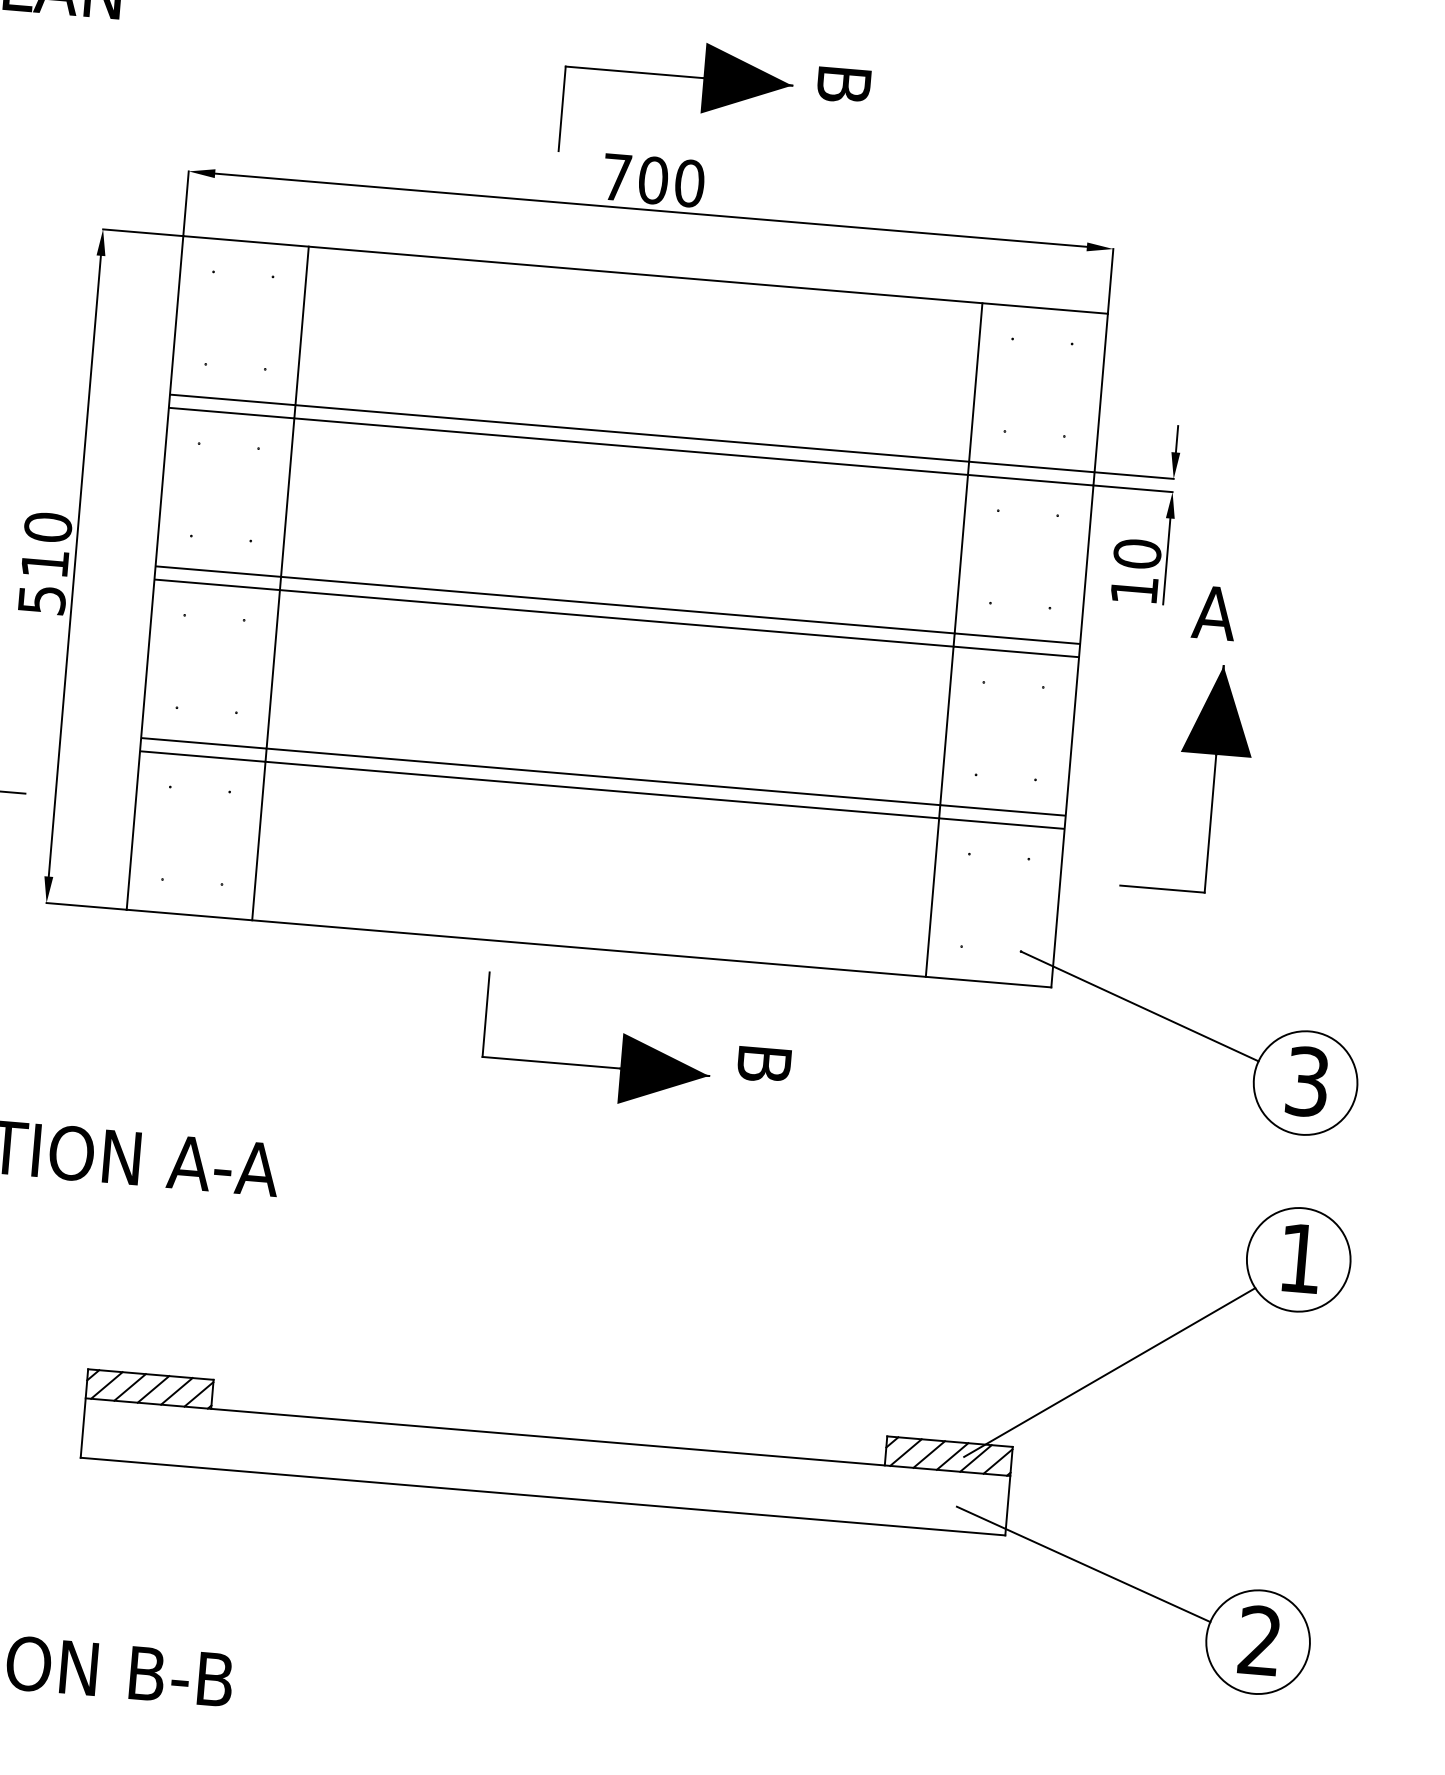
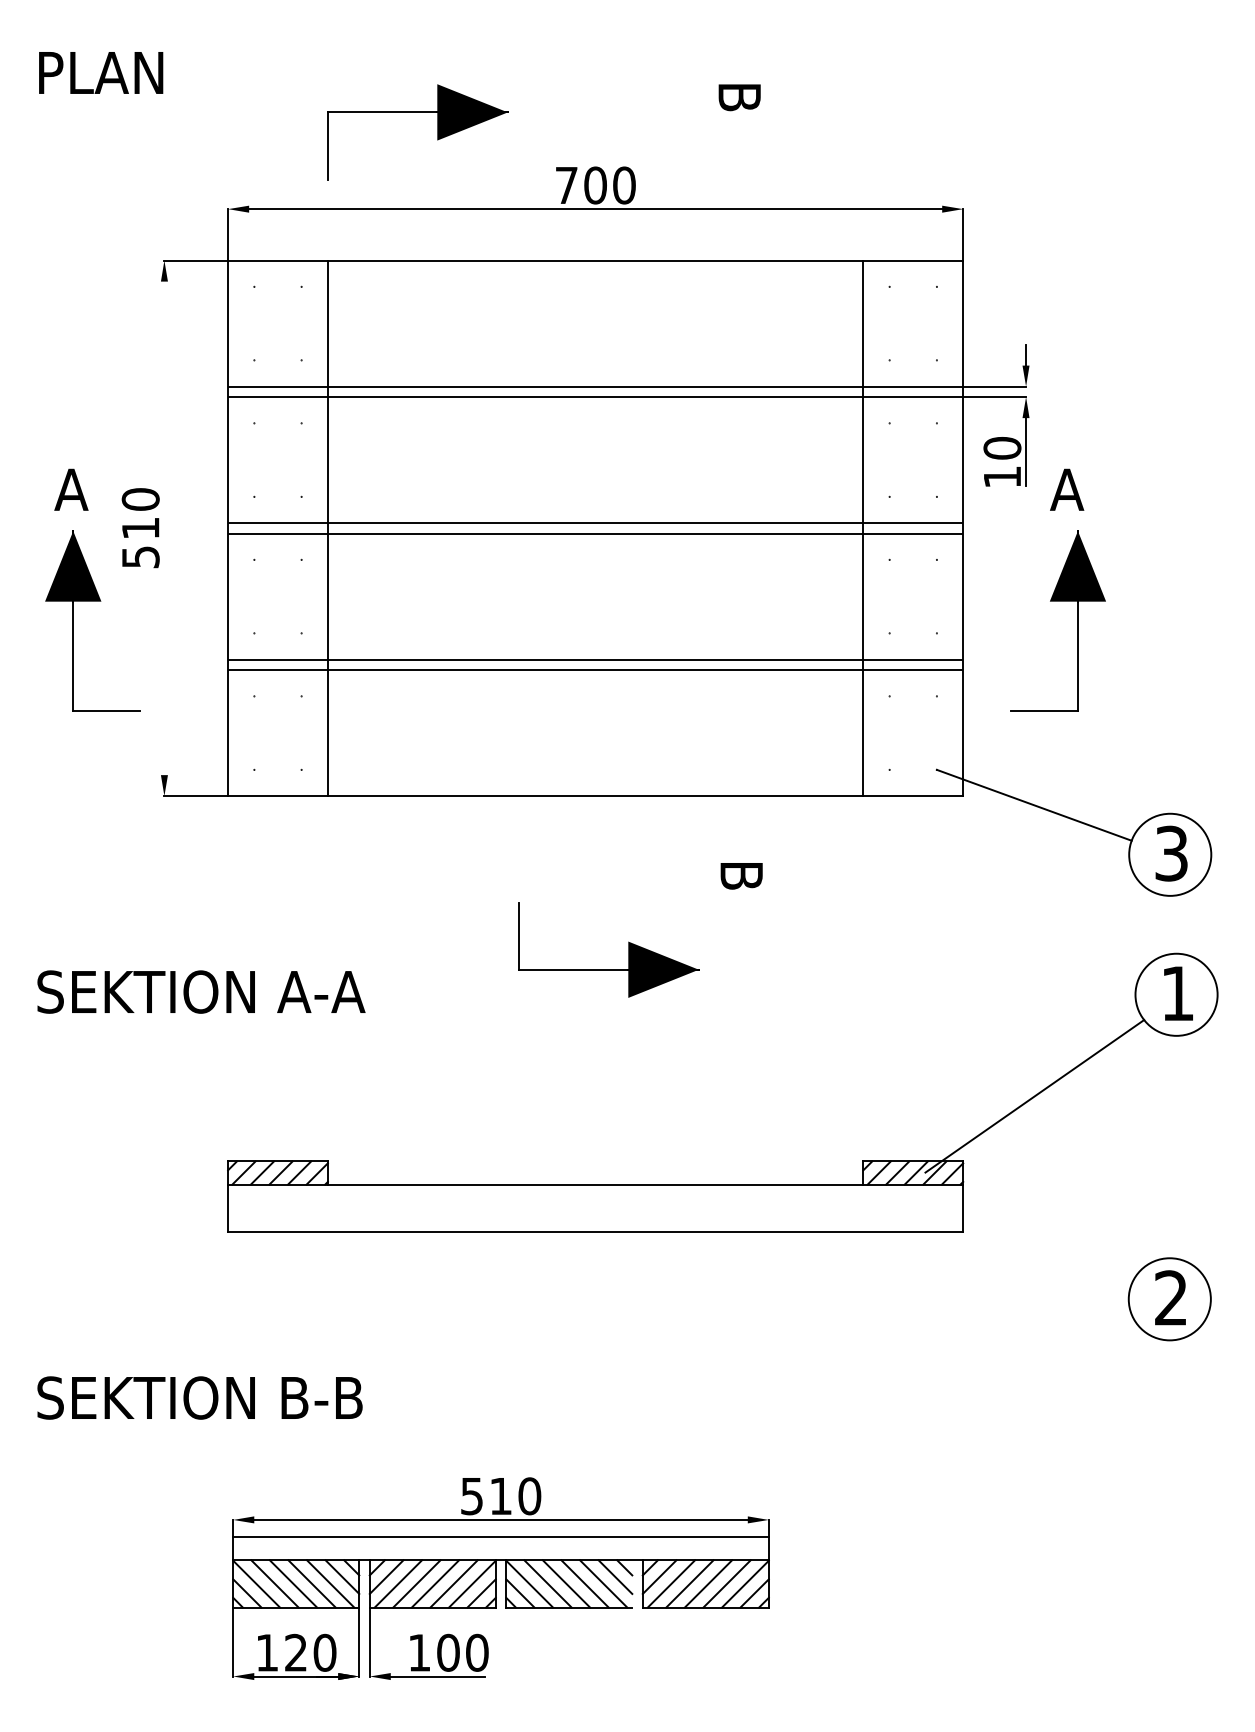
part: (678, 76) -> (417, 112), moved
line: (74, 566) -> (164, 528), removed
part: (622, 1043) -> (628, 949), moved
line: (1083, 1564) -> (1026, 1249), removed

